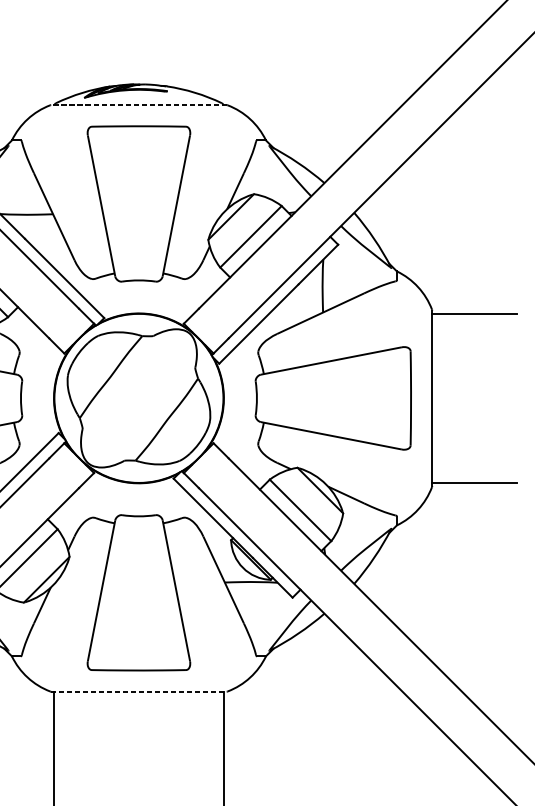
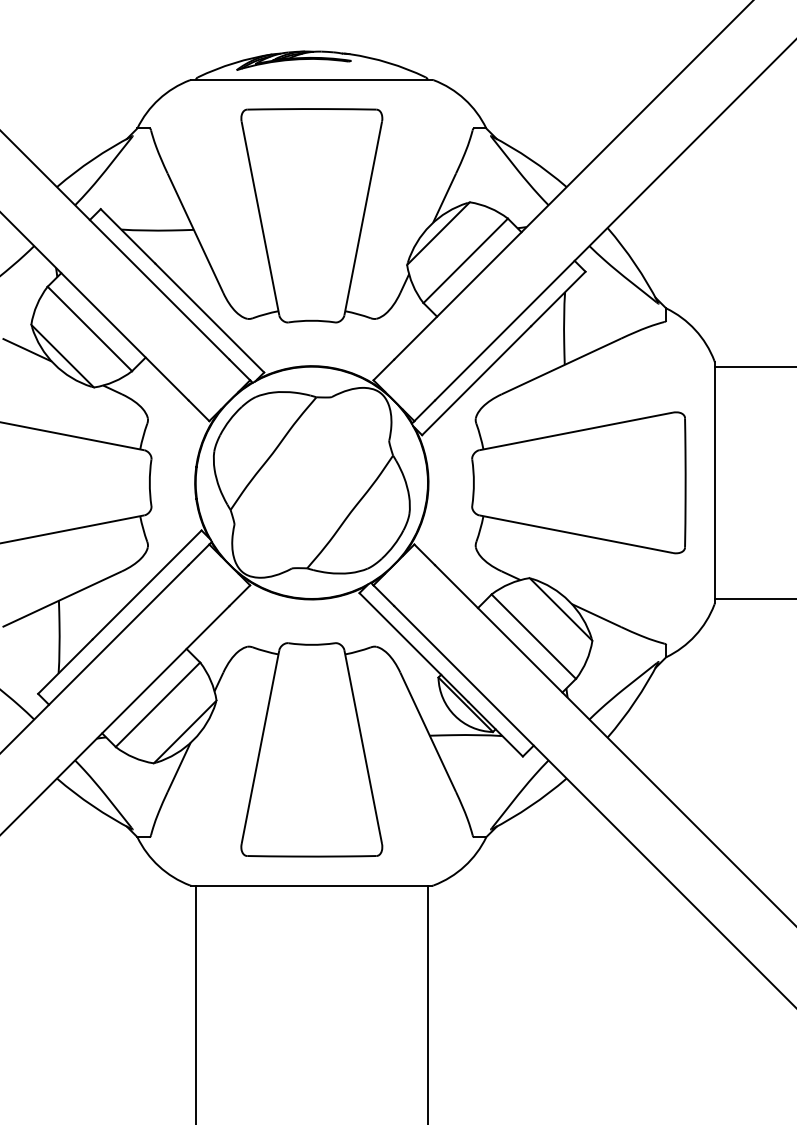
line: (138, 105) -> (311, 80), dashed -> solid
line: (138, 691) -> (311, 885), dashed -> solid

